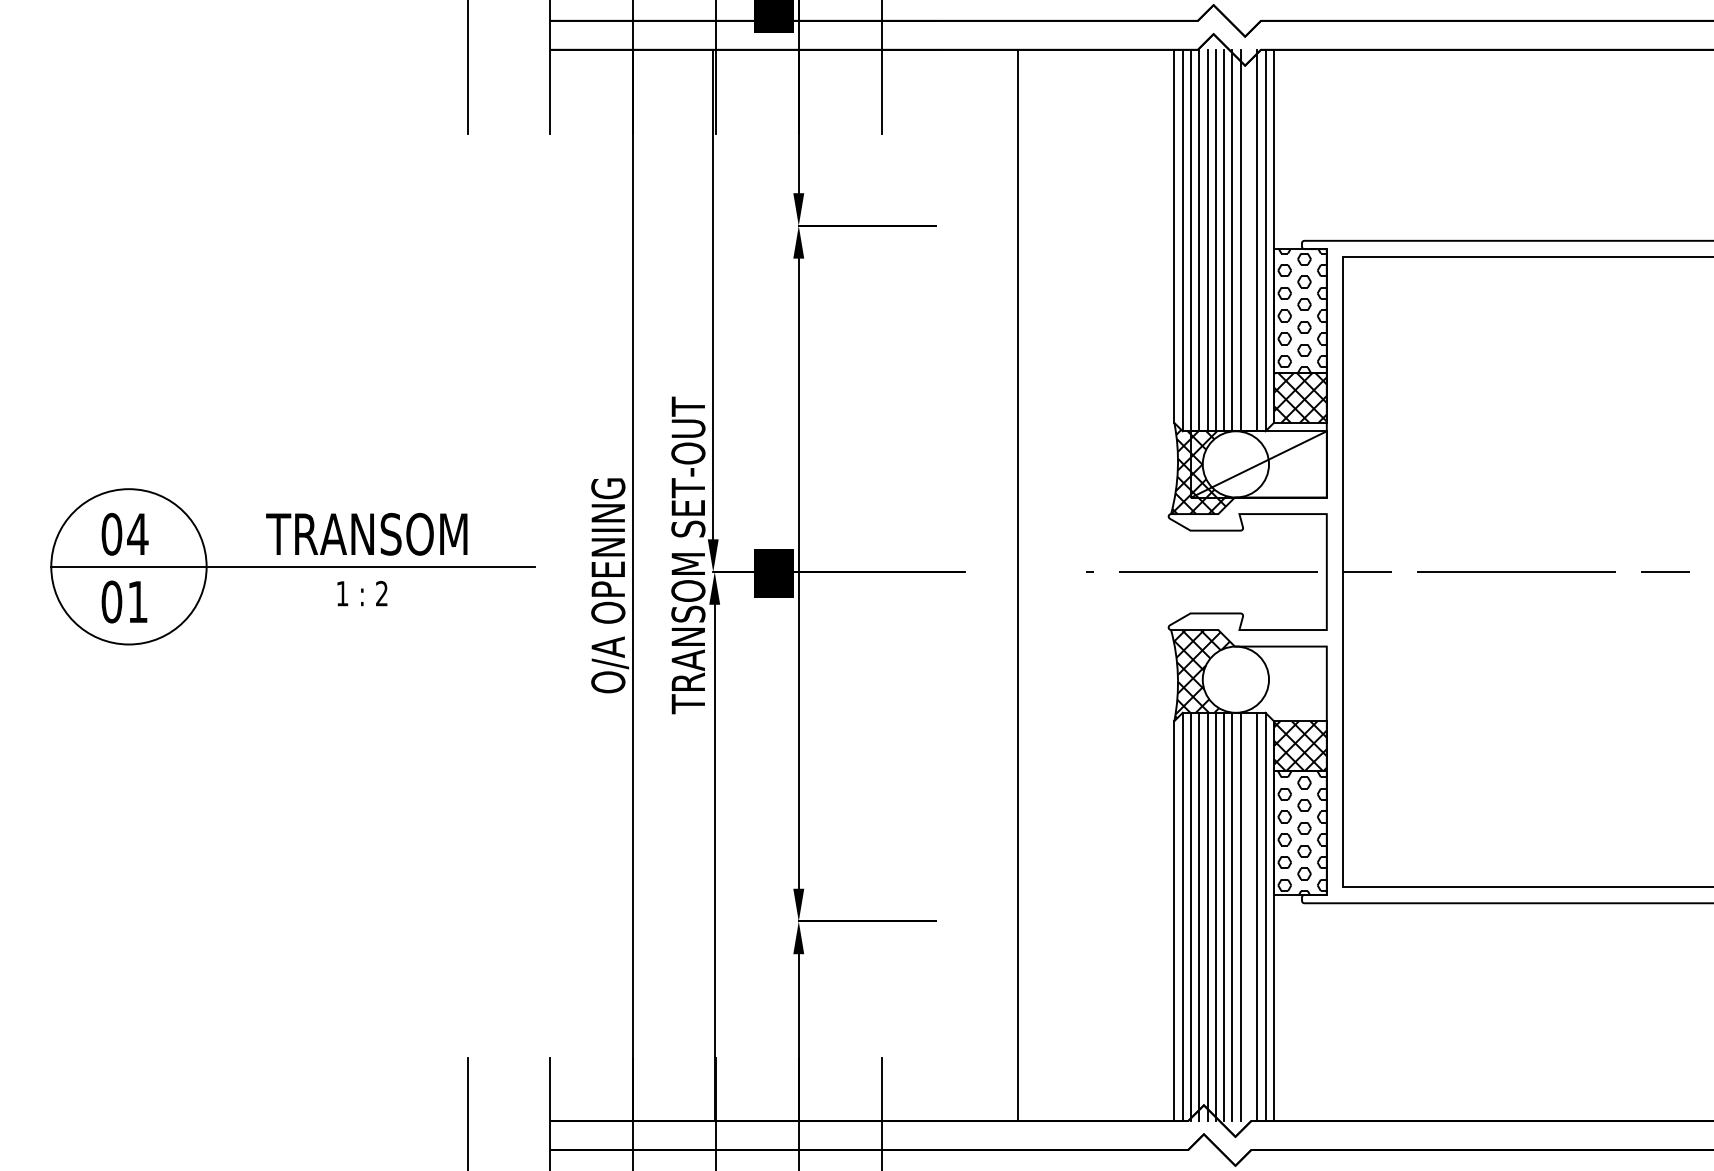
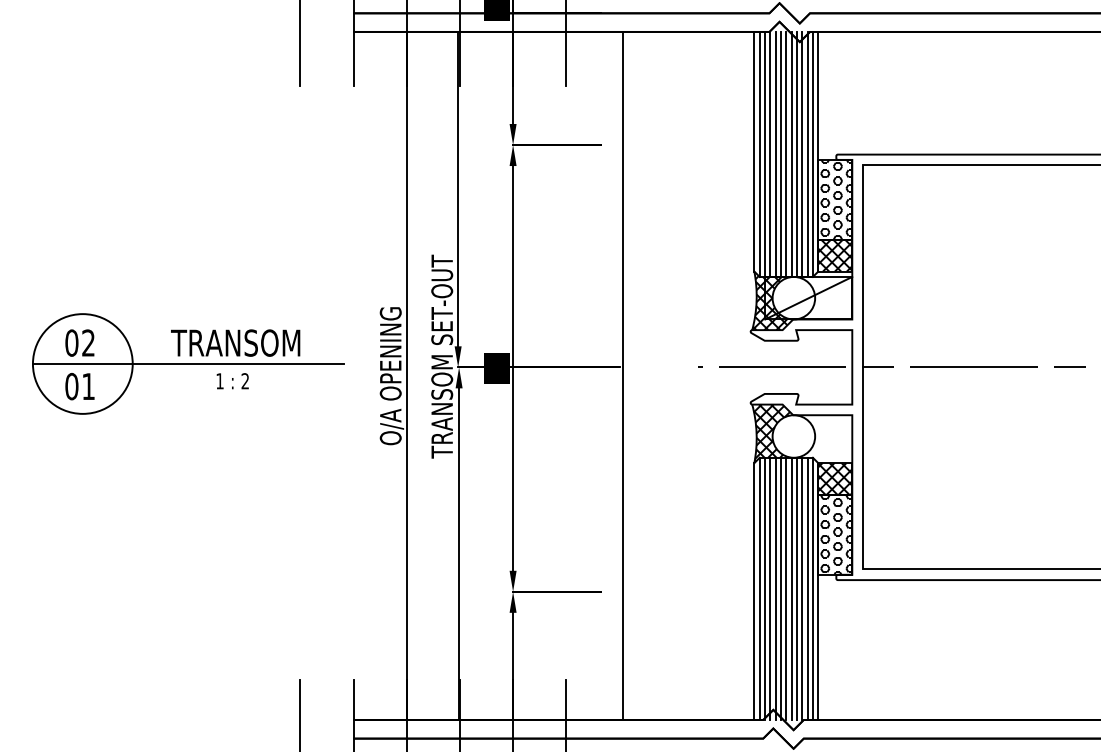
line: (1249, 239) -> (802, 153), added
text: (137, 533) -> (88, 342), 04 -> 02
line: (1017, 584) -> (622, 375), moved
line: (1249, 916) -> (802, 588), added

